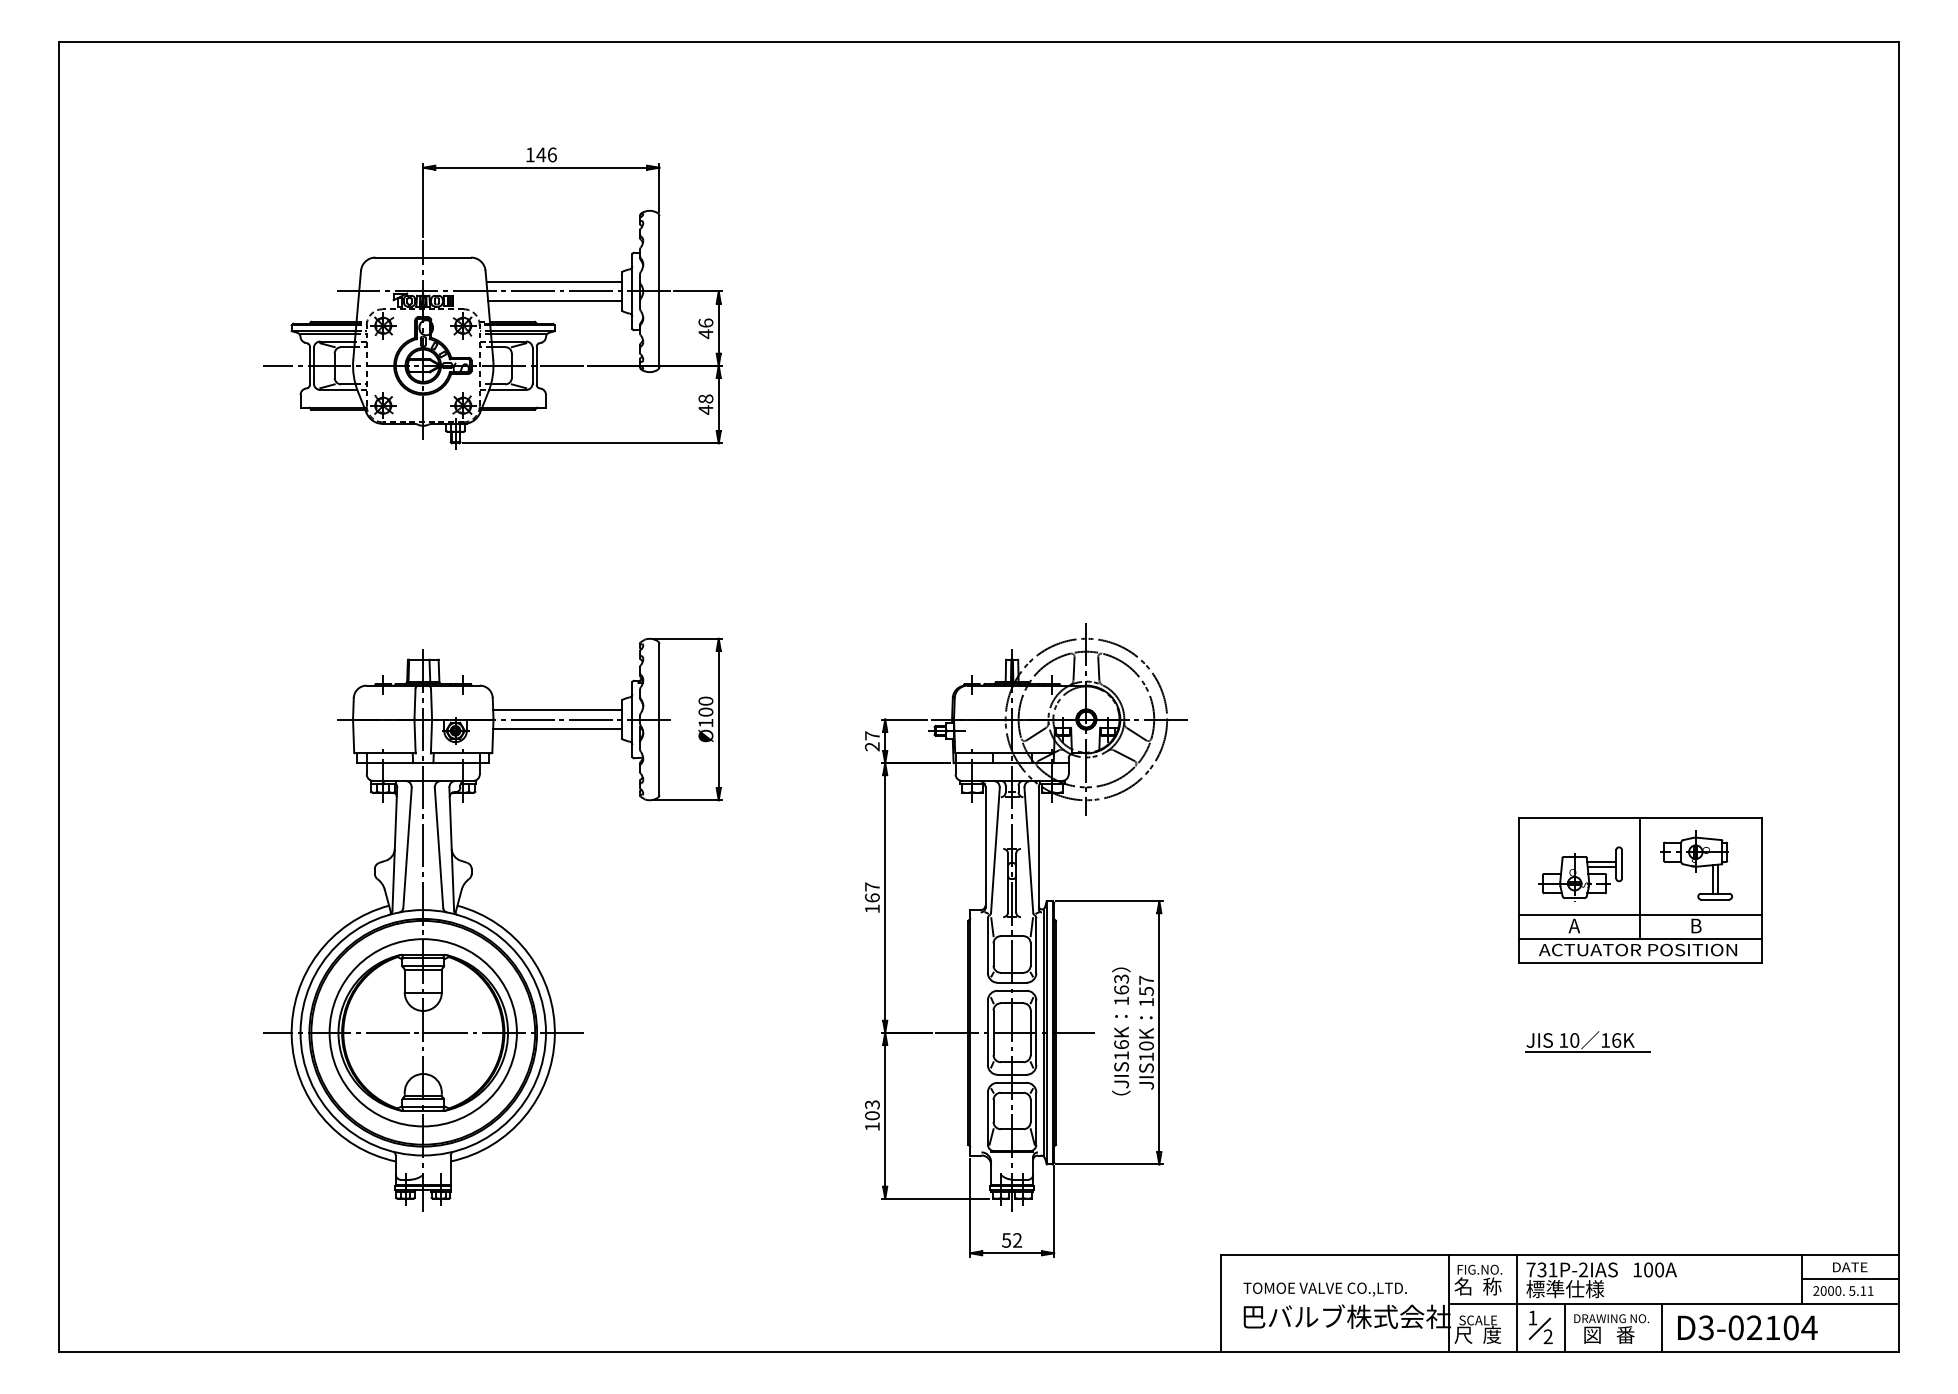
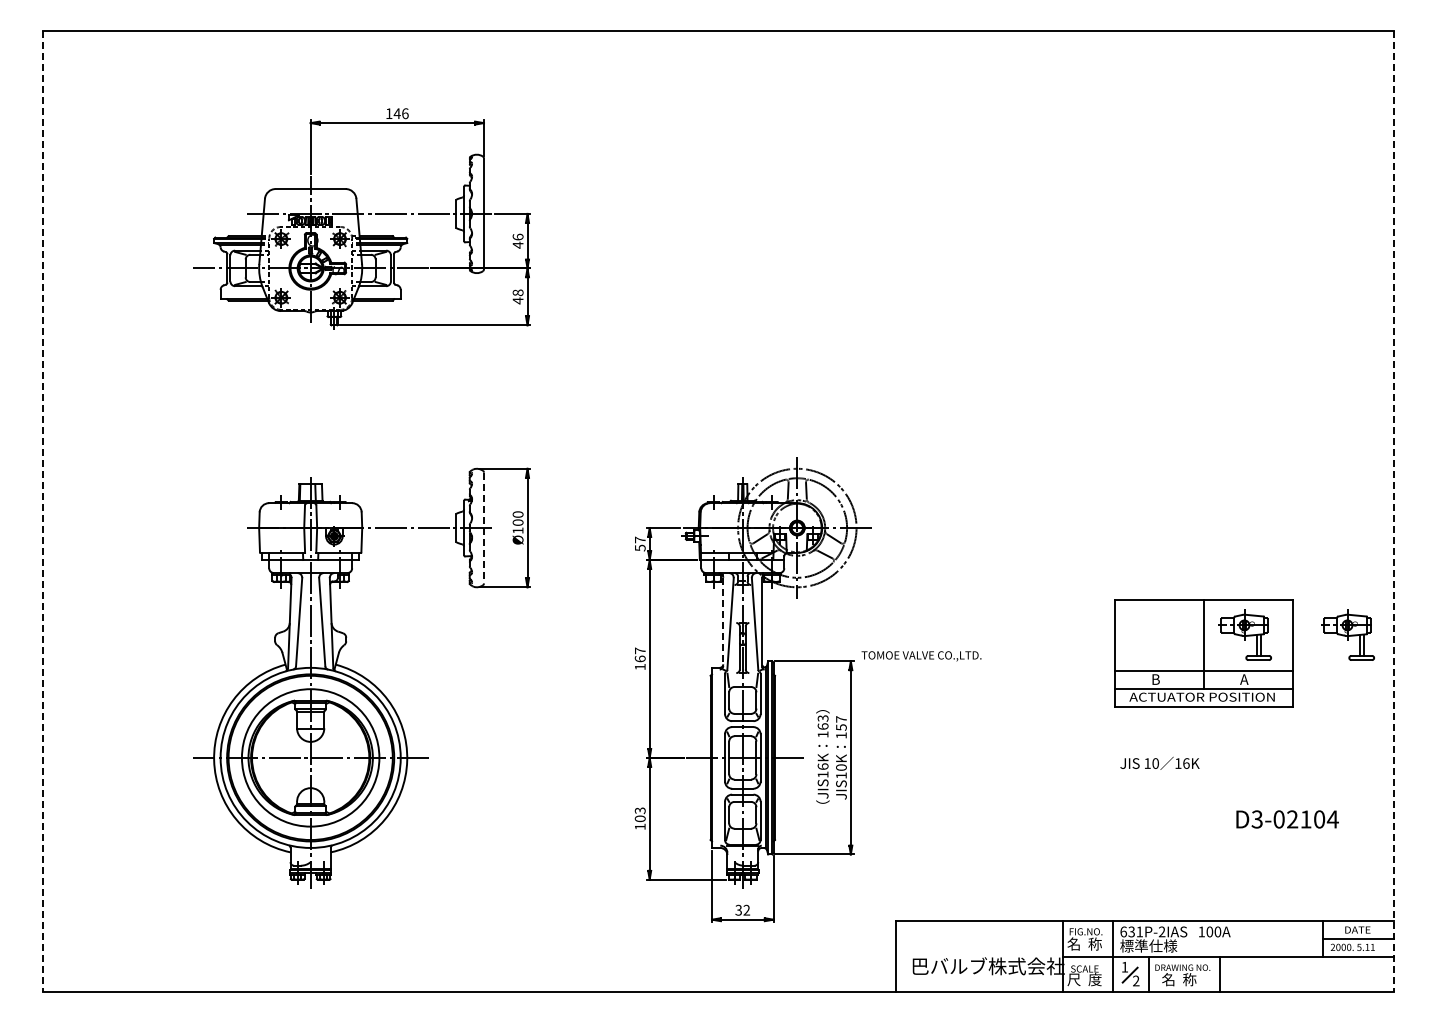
line: (553, 281) -> (406, 206), removed
line: (555, 301) -> (407, 221), removed
line: (59, 697) -> (43, 511), solid -> dashed
line: (1898, 697) -> (1393, 511), solid -> dashed
line: (556, 709) -> (408, 520), removed
line: (658, 720) -> (483, 528), solid -> dashed
line: (556, 729) -> (408, 535), removed
text: (871, 746) -> (639, 547), 27 -> 57
line: (985, 848) -> (723, 622), solid -> dashed
part: (1836, 864) -> (1347, 634), added
part: (1581, 874) -> (1160, 641), removed
text: (1574, 925) -> (1155, 679), A -> B
text: (1695, 925) -> (1244, 679), B -> A
line: (1586, 1052) -> (1164, 772), removed
text: (1006, 1239) -> (738, 909), 52 -> 32
text: (1530, 1269) -> (1123, 931), 731P-2IAS -> 631P-2IAS
text: (1325, 1289) -> (921, 656), moved
text: (1747, 1327) -> (1287, 819), moved
text: (1608, 1334) -> (1180, 979), 図   番 -> 名  称

